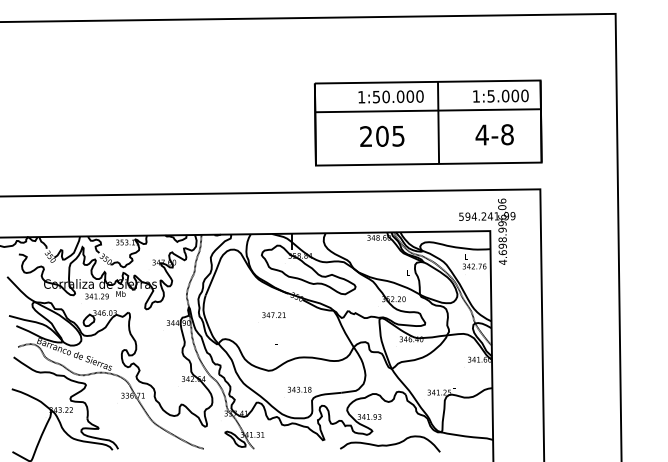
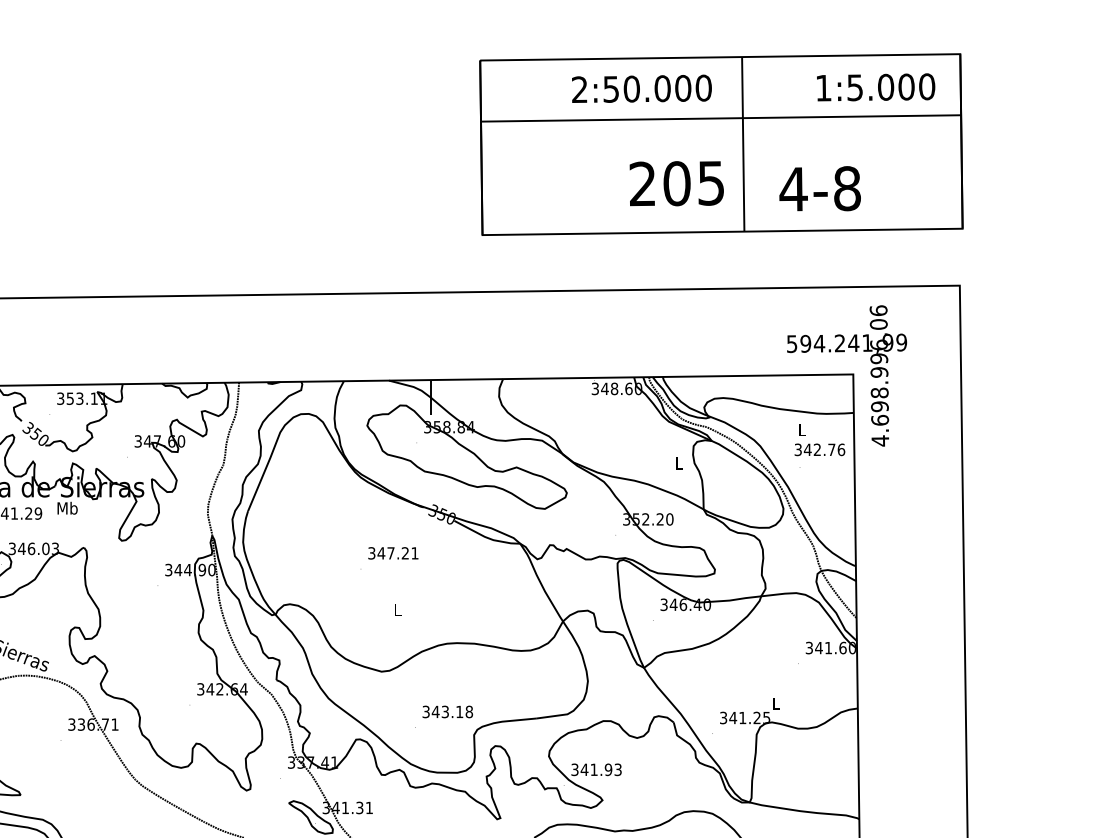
text: (361, 97) -> (579, 90), 1:50.000 -> 2:50.000
text: (494, 134) -> (819, 188), moved
text: (382, 135) -> (677, 181), moved

